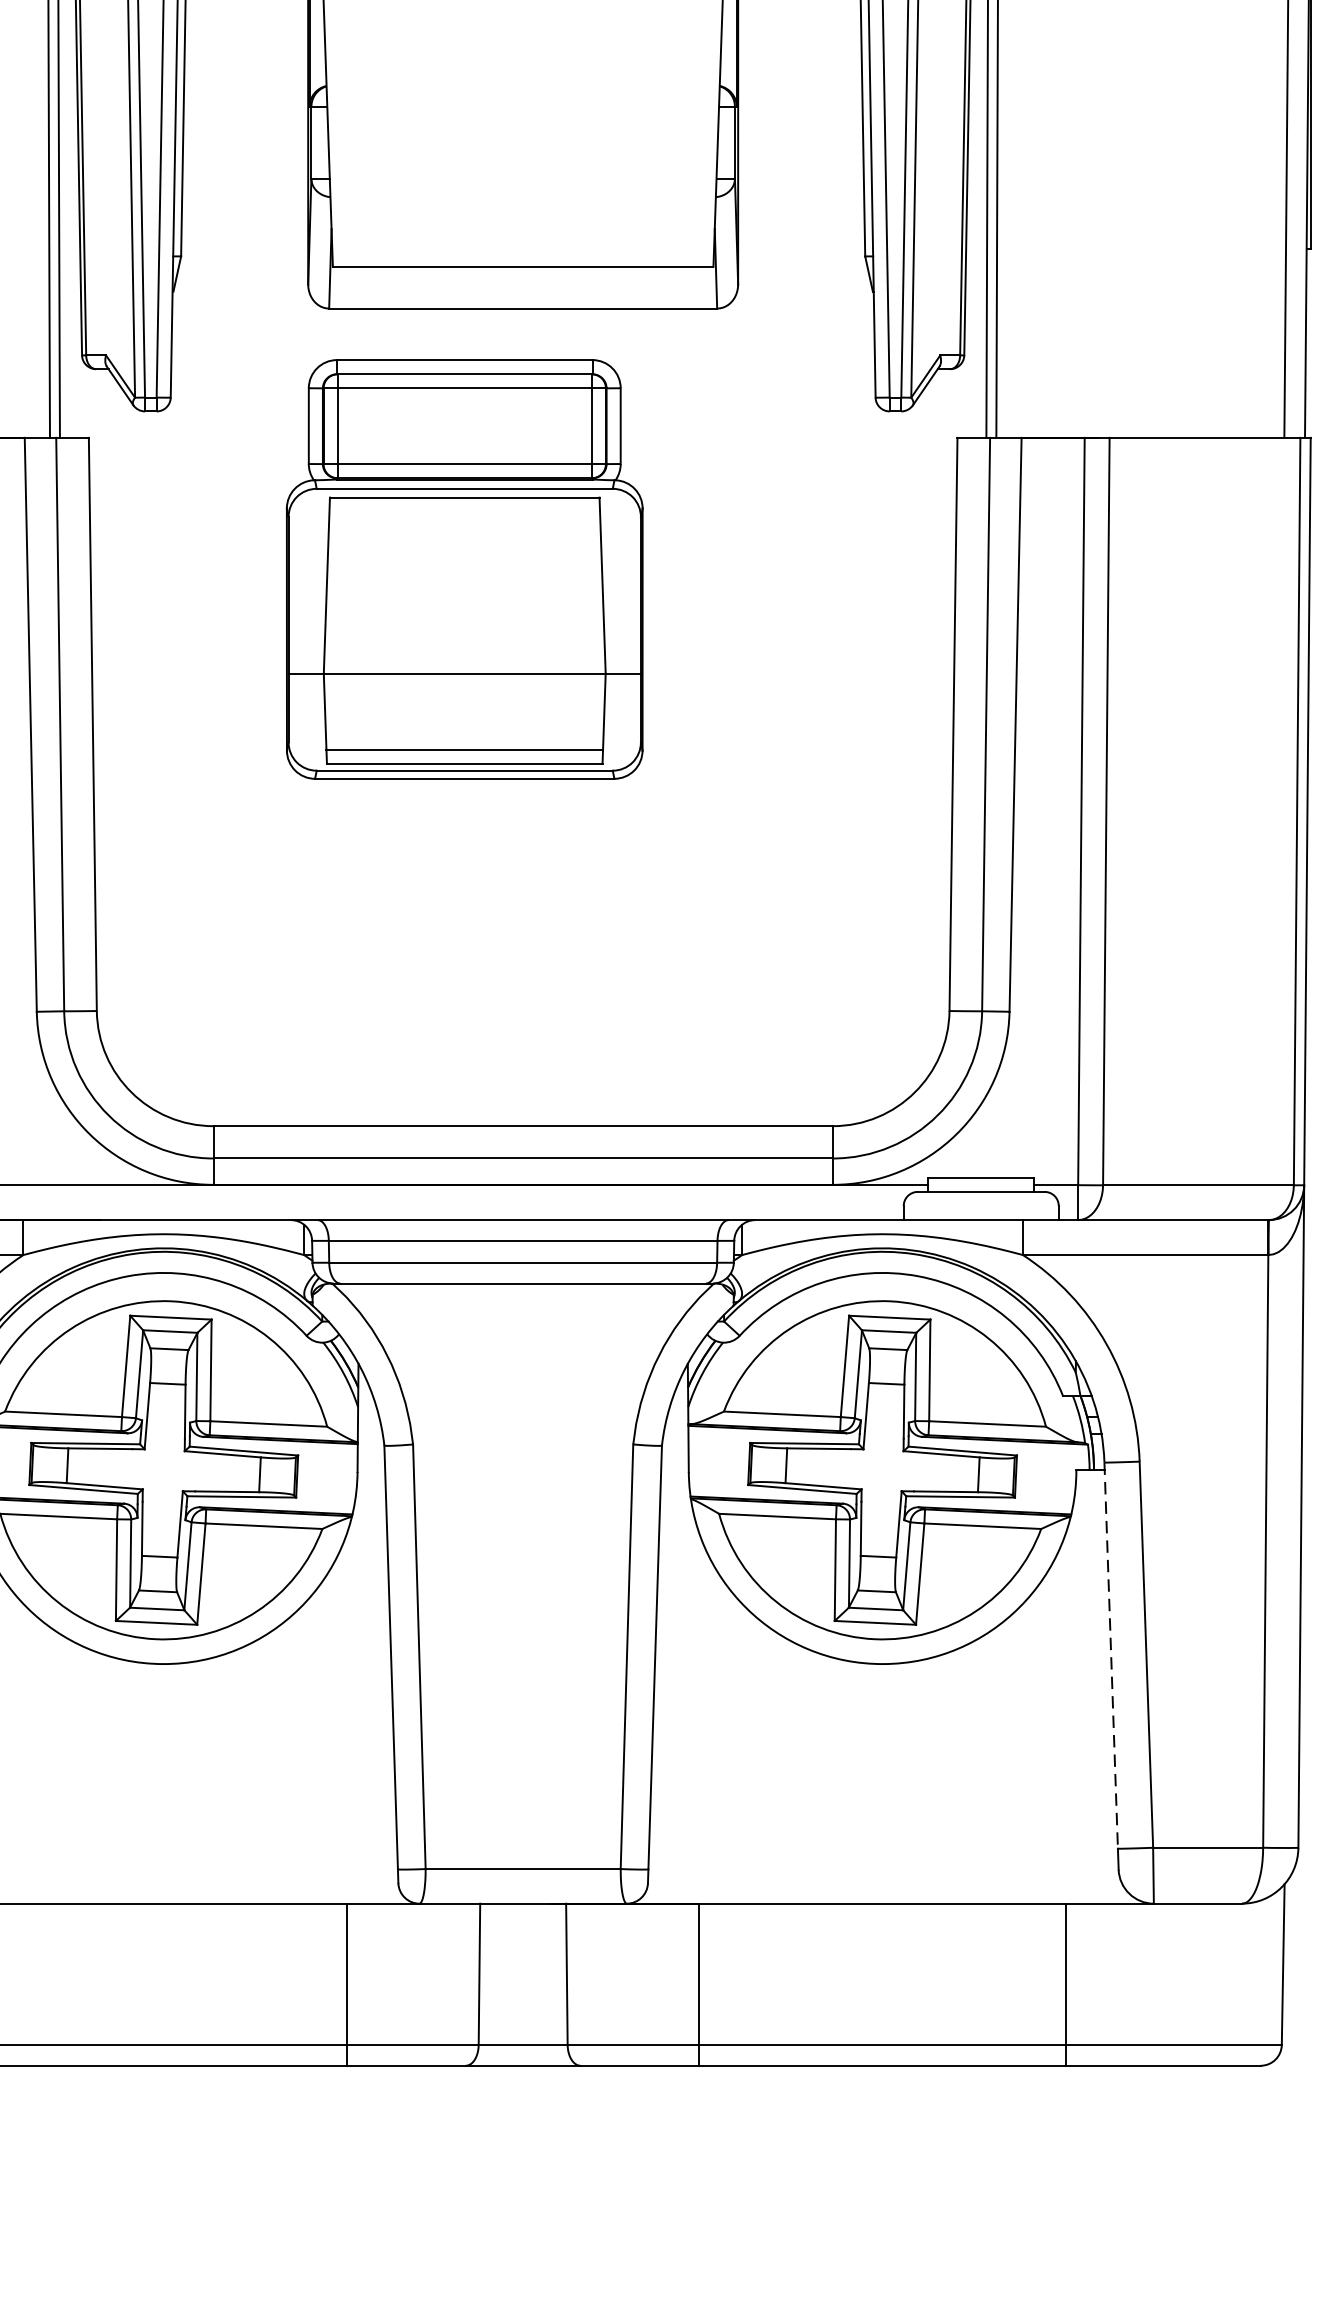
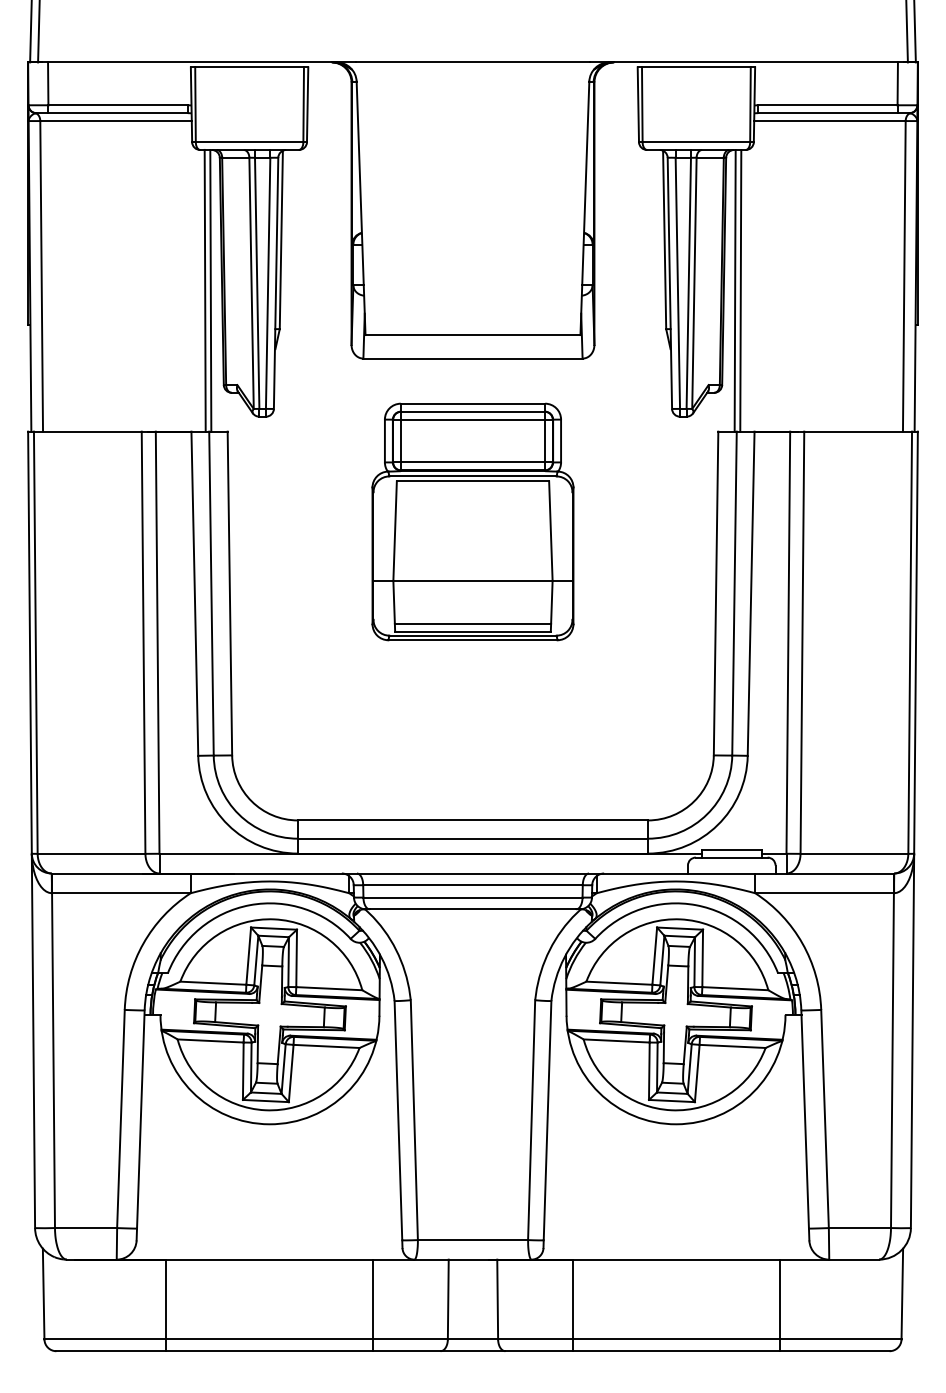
part: (463, 568) -> (472, 521), moved
line: (1111, 1657) -> (805, 1120), dashed -> solid

